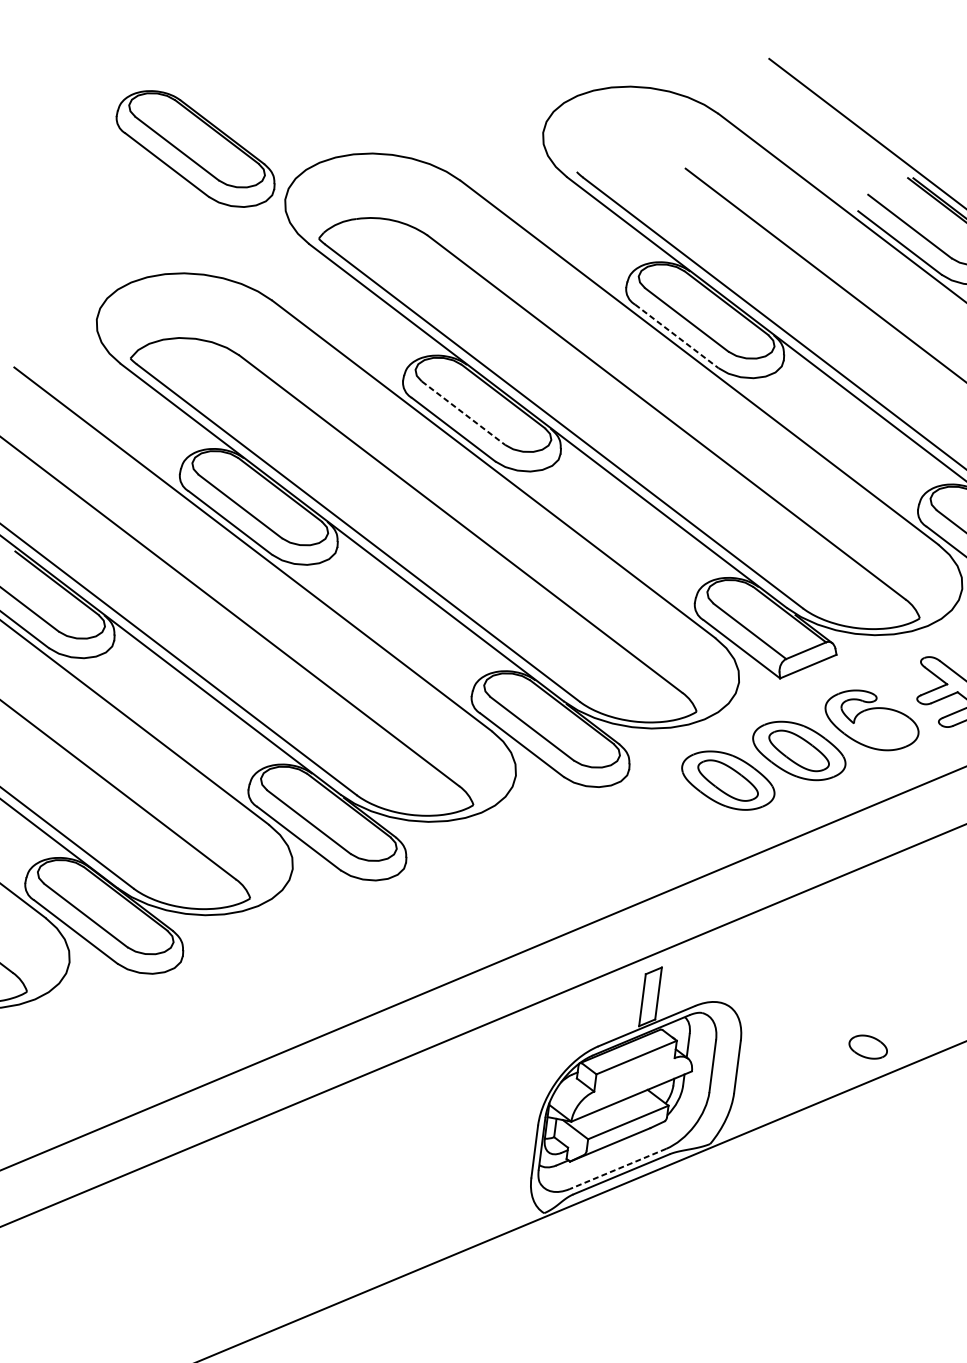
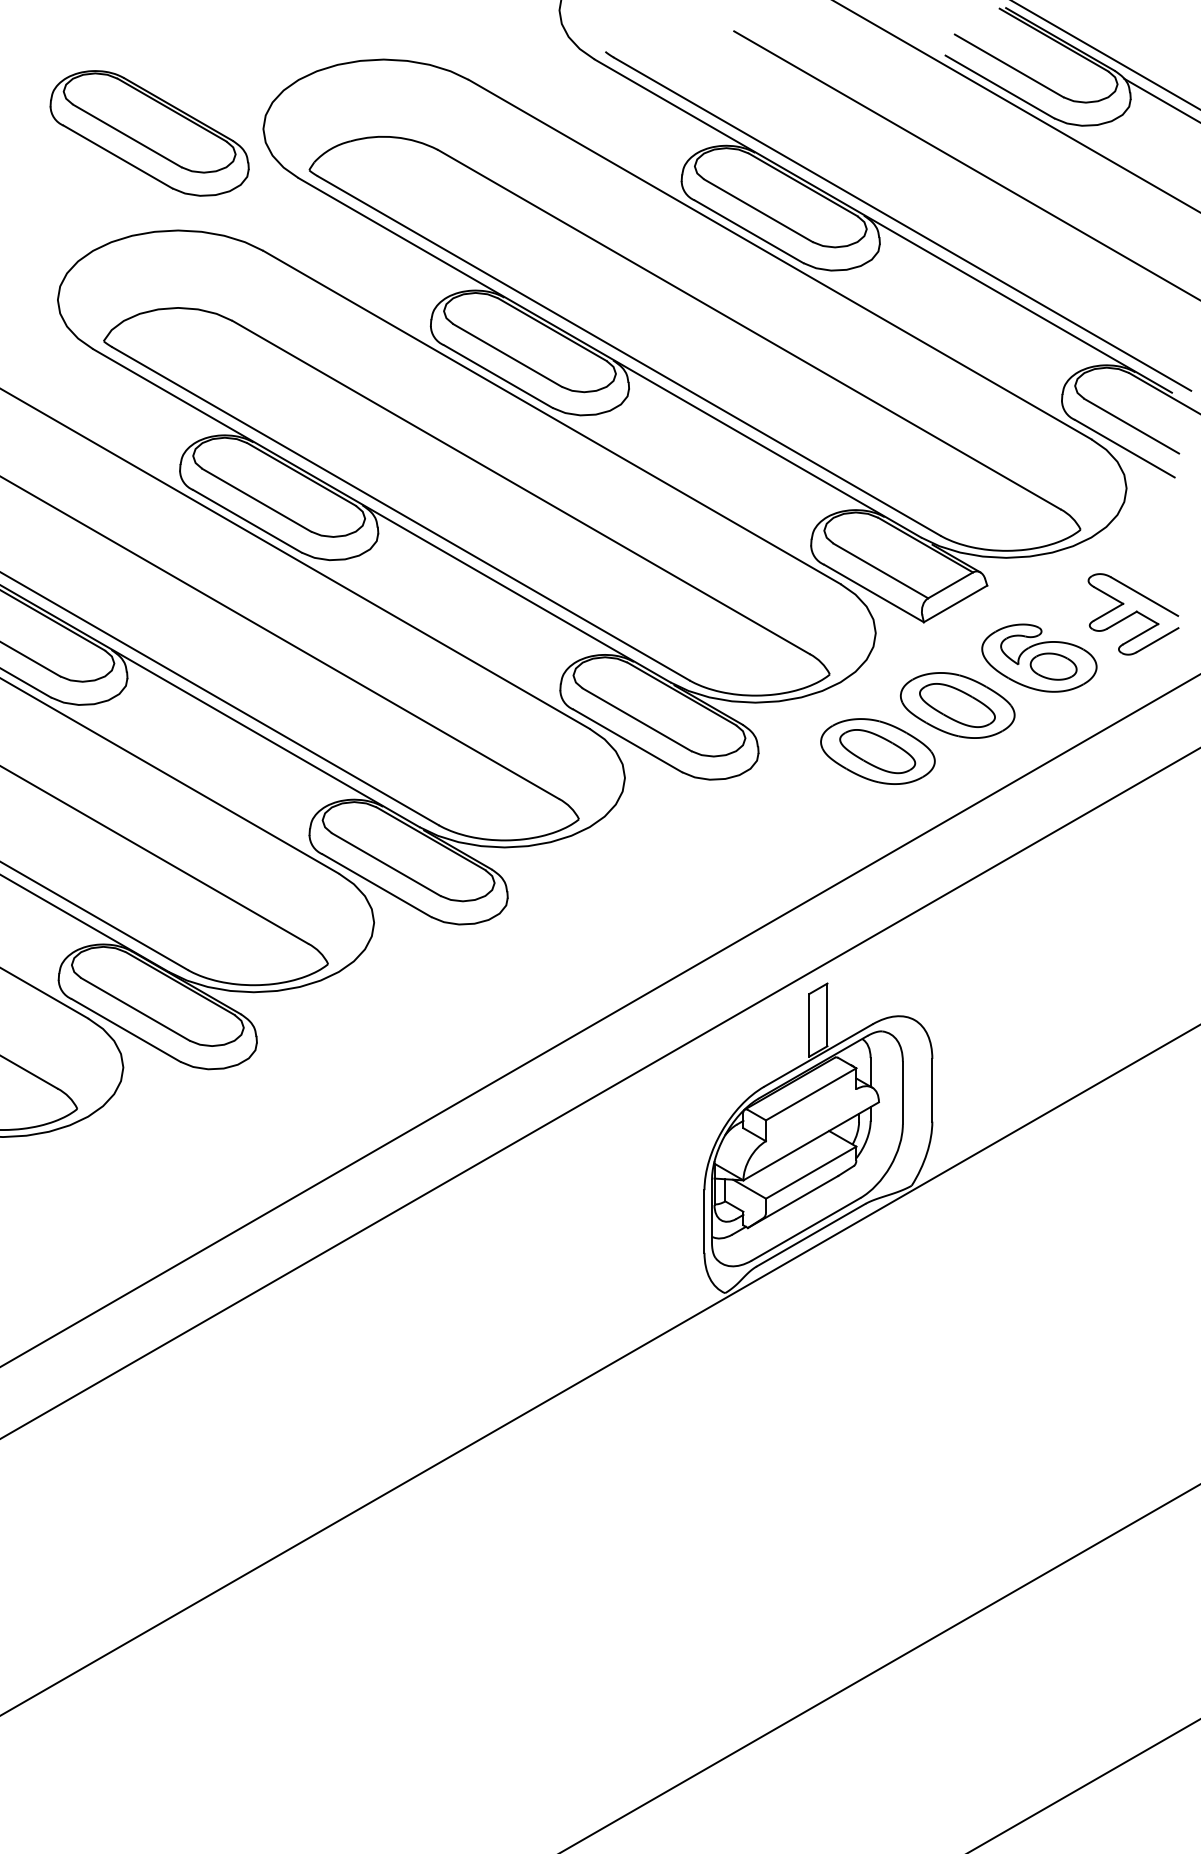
part: (195, 149) -> (149, 133), moved
line: (677, 336) -> (749, 231), dashed -> solid
line: (463, 413) -> (507, 355), dashed -> solid
part: (868, 1046) -> (1053, 666), moved
line: (618, 1169) -> (806, 1229), dashed -> solid

